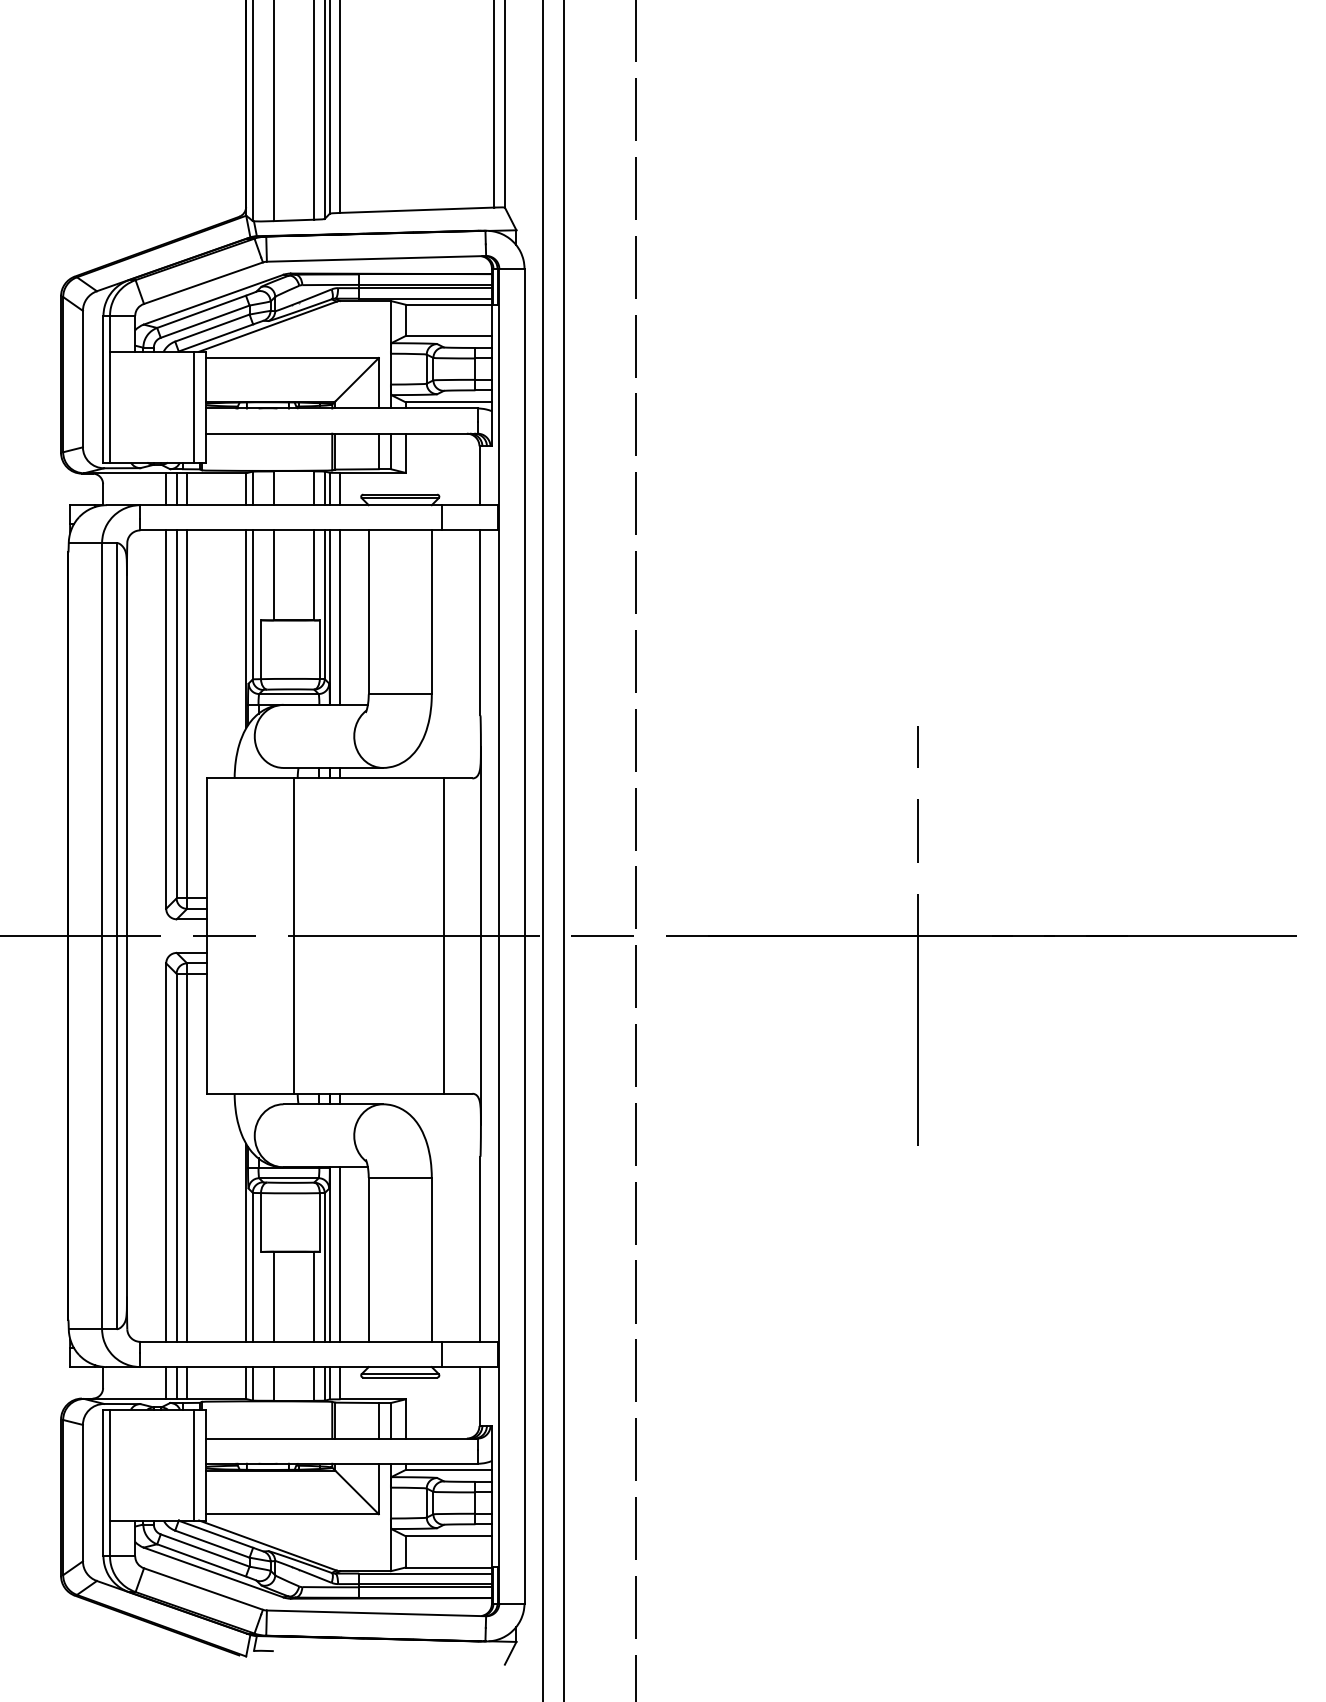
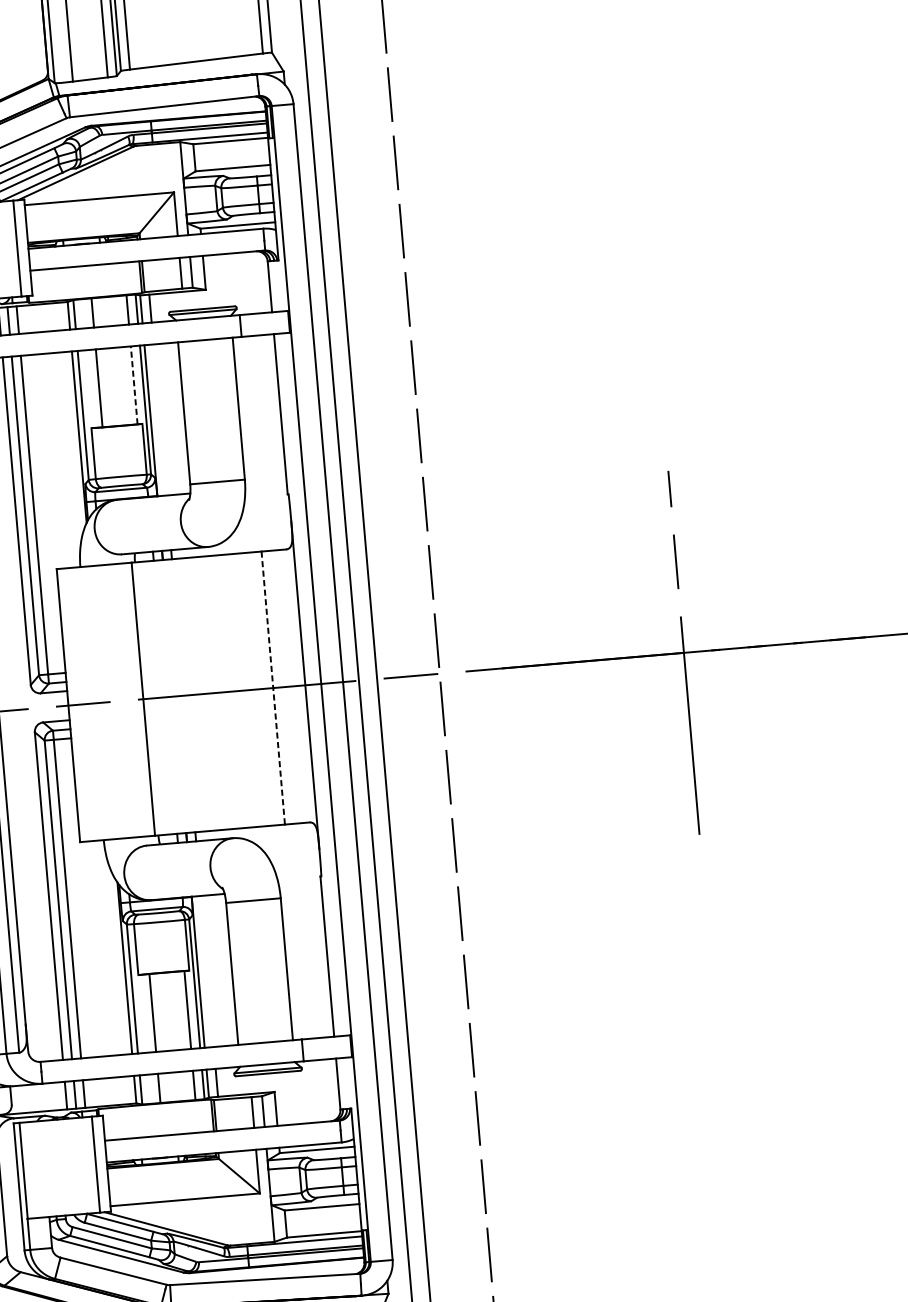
line: (314, 574) -> (134, 384), solid -> dashed
line: (340, 617) -> (160, 419), removed
line: (443, 936) -> (272, 688), solid -> dashed
line: (340, 1254) -> (207, 971), removed

